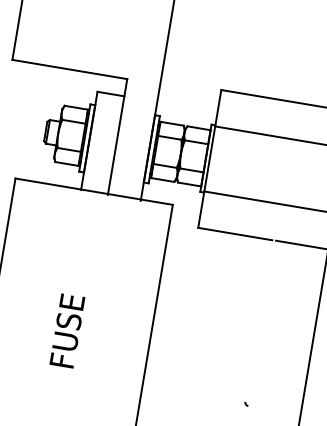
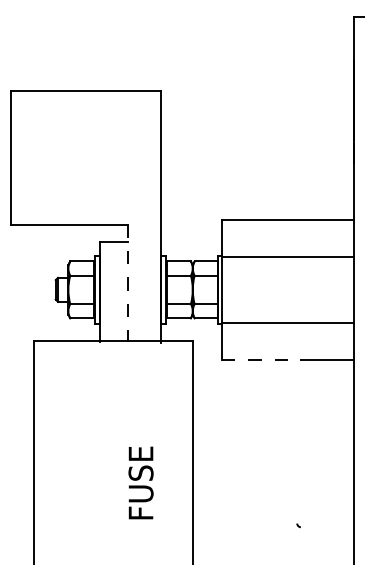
line: (117, 137) -> (127, 283), solid -> dashed
line: (235, 233) -> (259, 359), solid -> dashed
text: (66, 330) -> (140, 482), moved

